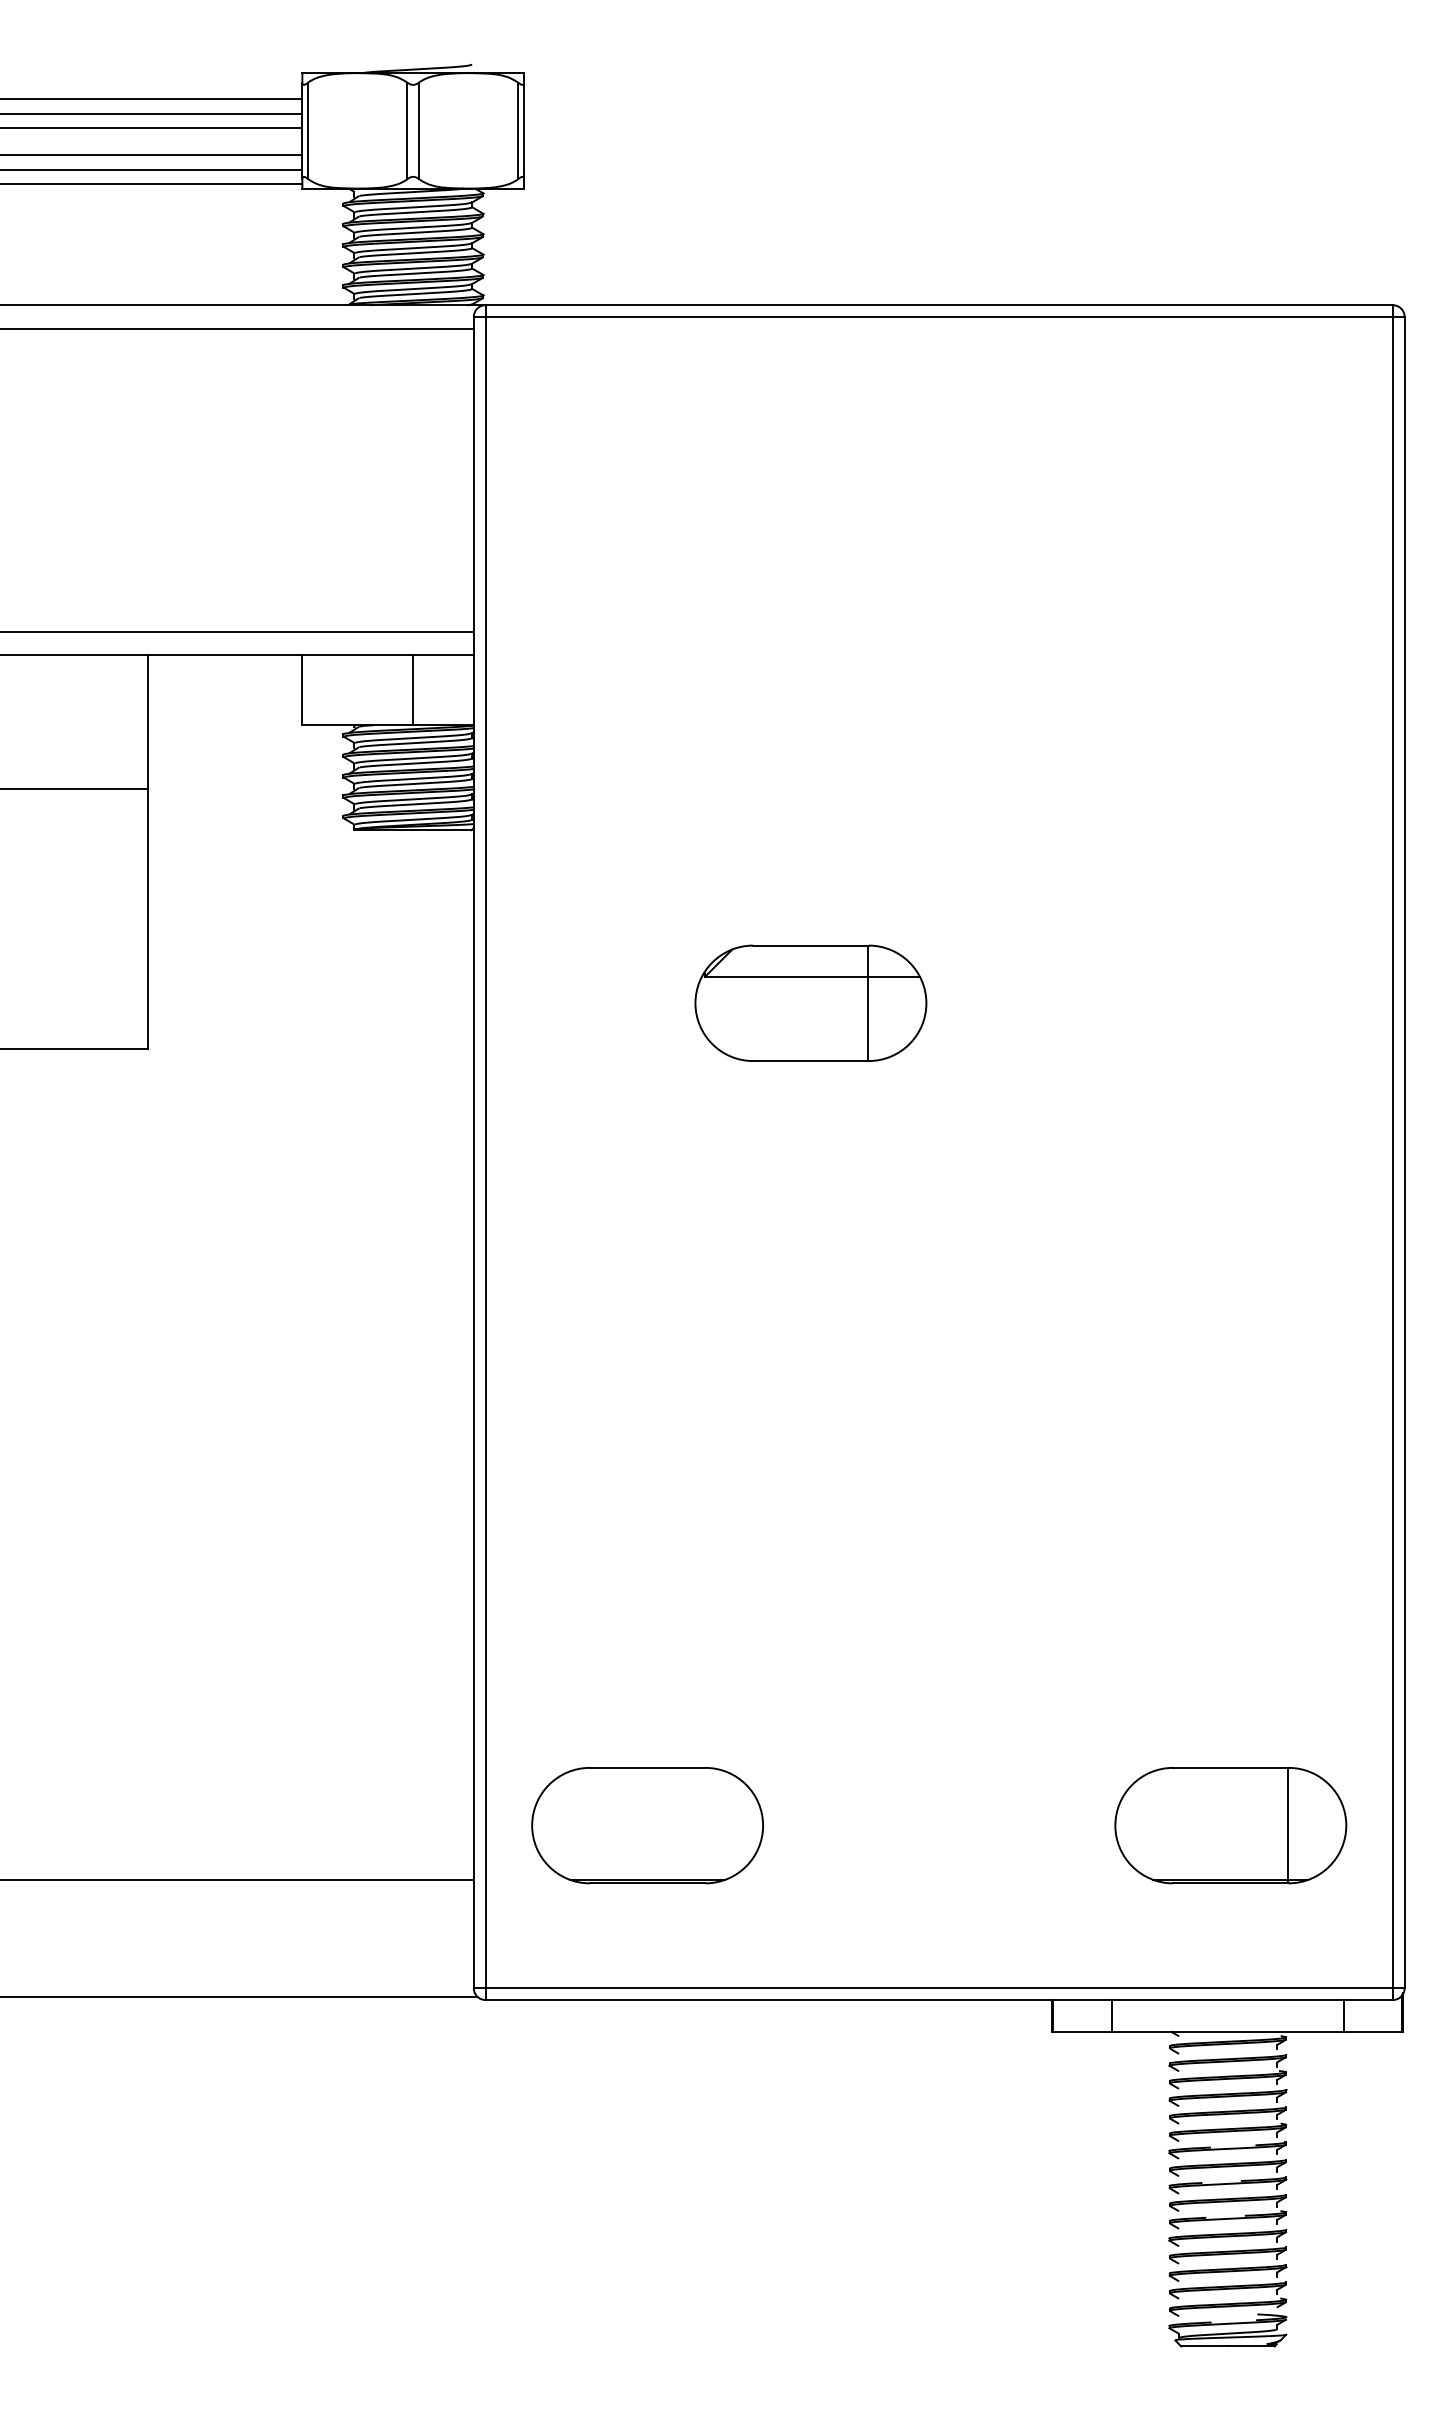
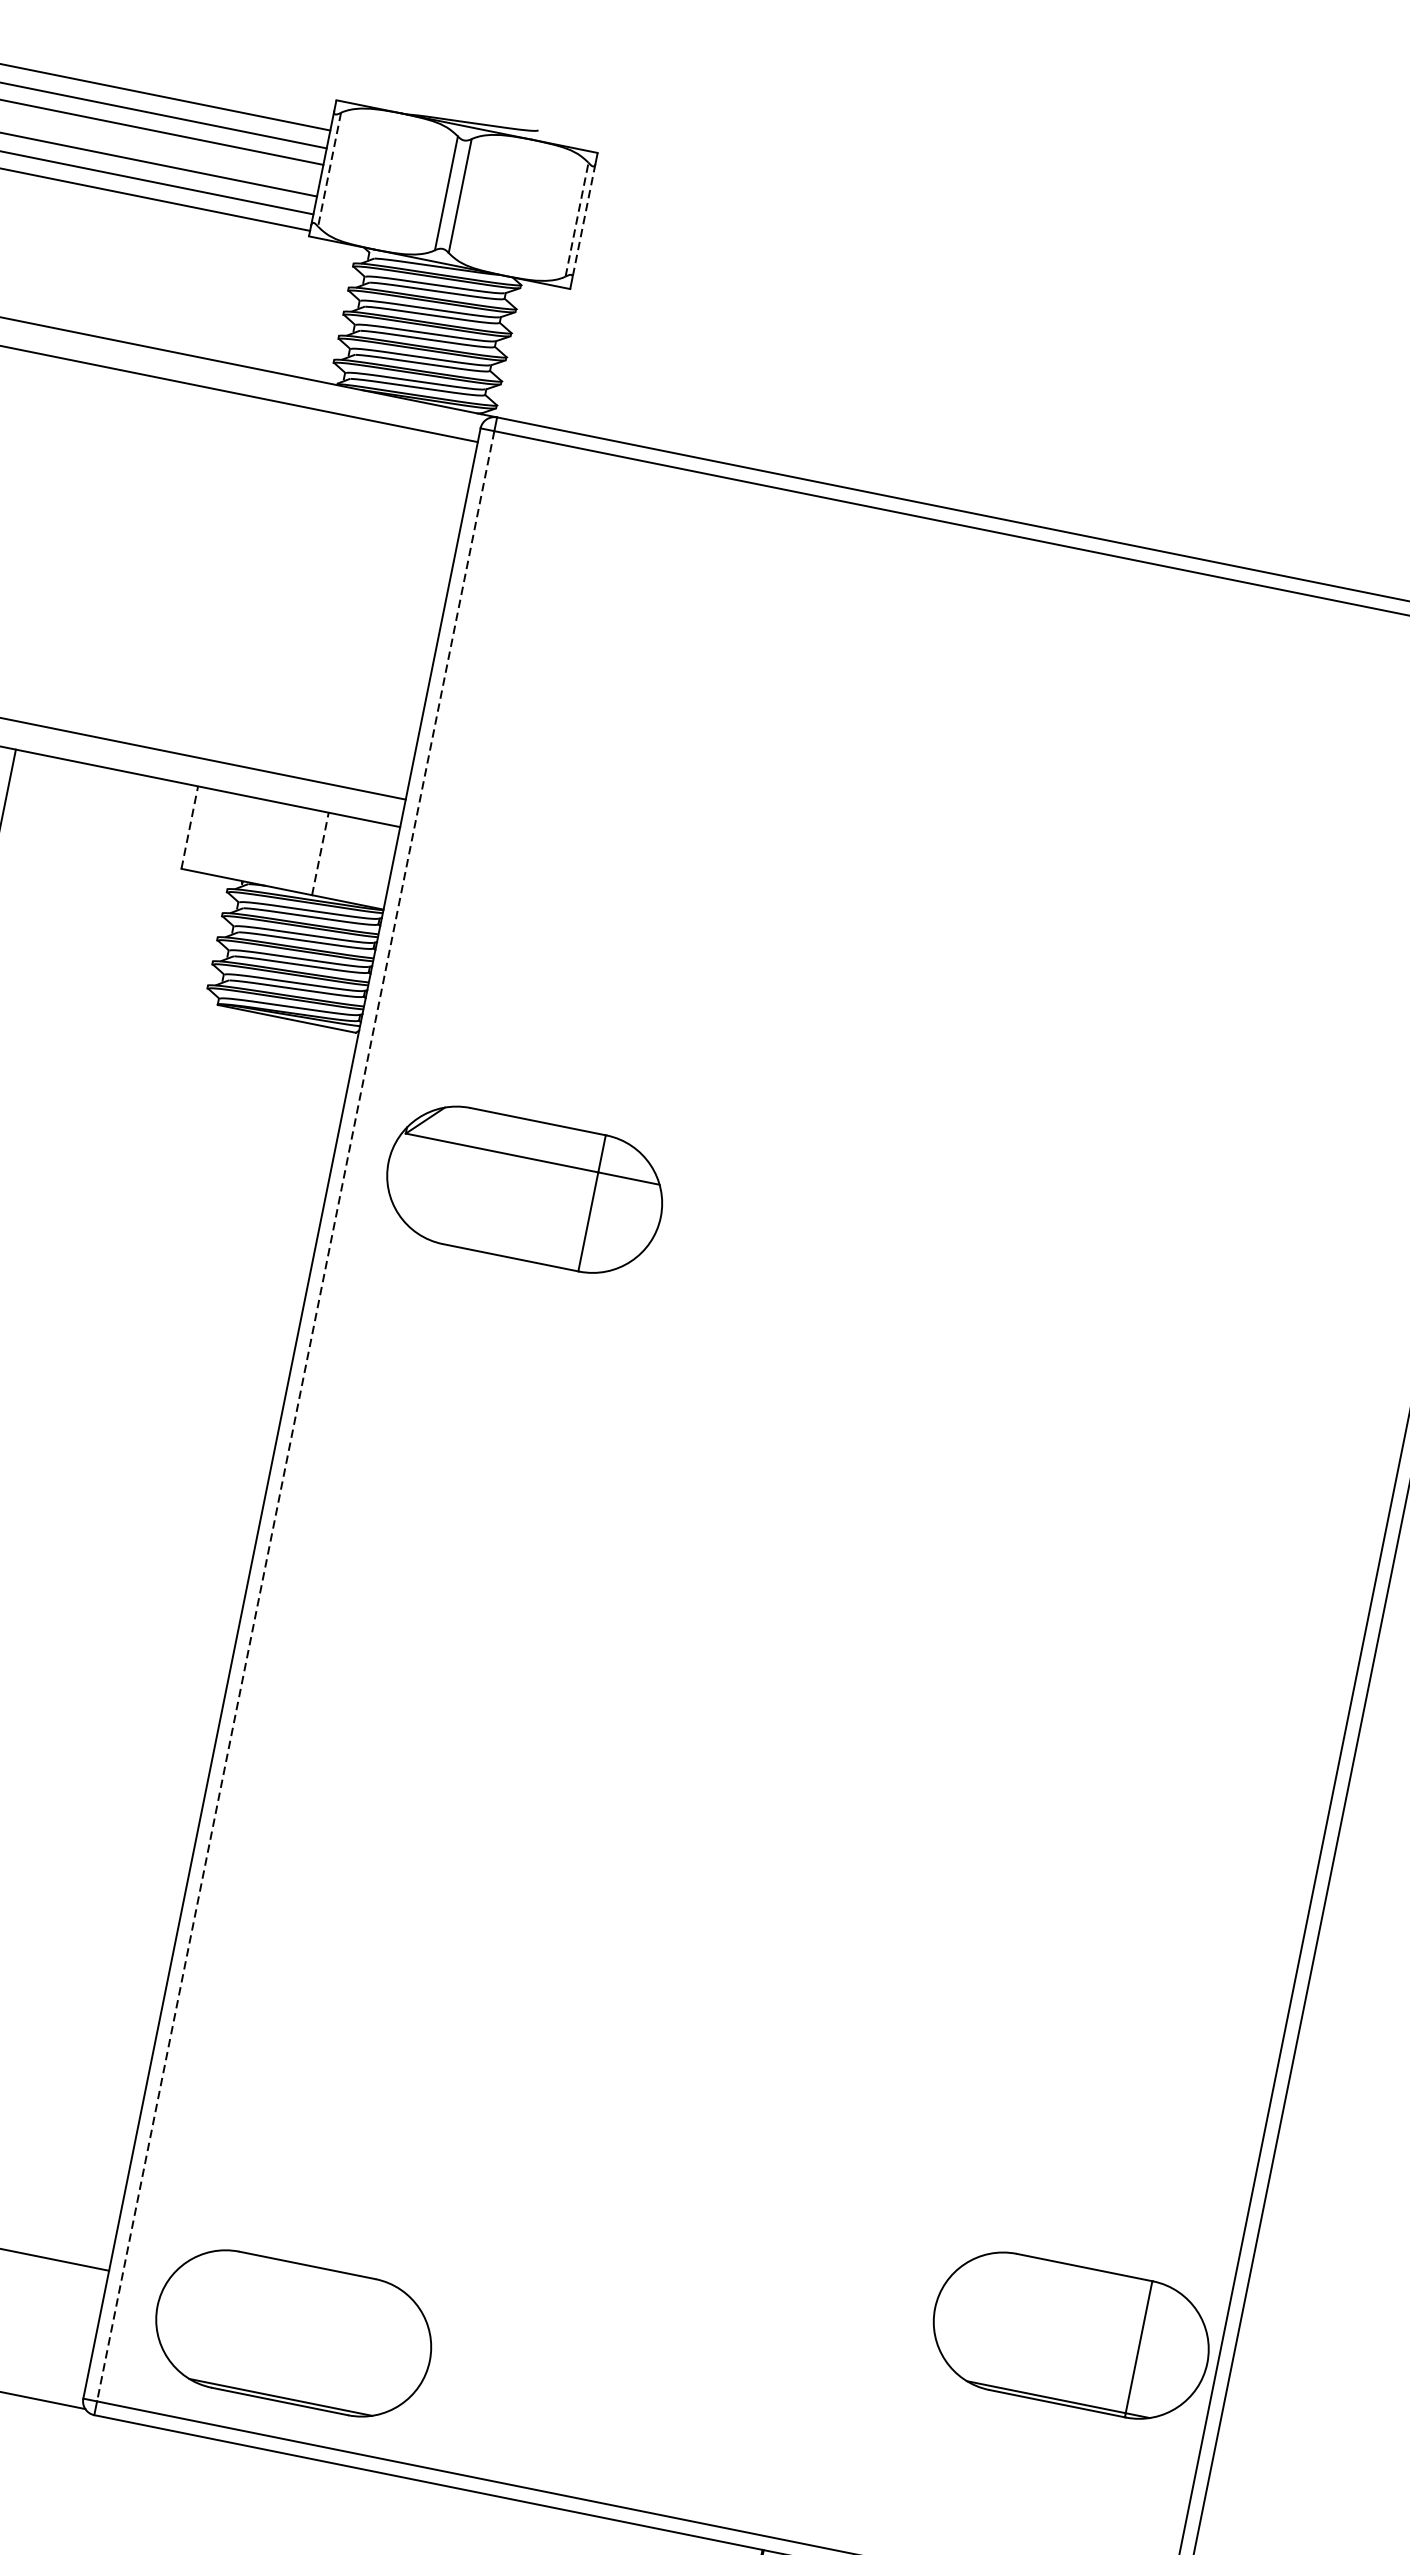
line: (518, 130) -> (577, 219), solid -> dashed
line: (308, 131) -> (329, 170), solid -> dashed
line: (524, 131) -> (584, 221), solid -> dashed
line: (302, 690) -> (189, 828), solid -> dashed
line: (413, 690) -> (320, 854), solid -> dashed
part: (810, 1002) -> (524, 1188), moved
line: (485, 1152) -> (295, 1416), solid -> dashed
part: (647, 1825) -> (293, 2333), moved
part: (1230, 1825) -> (1070, 2335), moved

